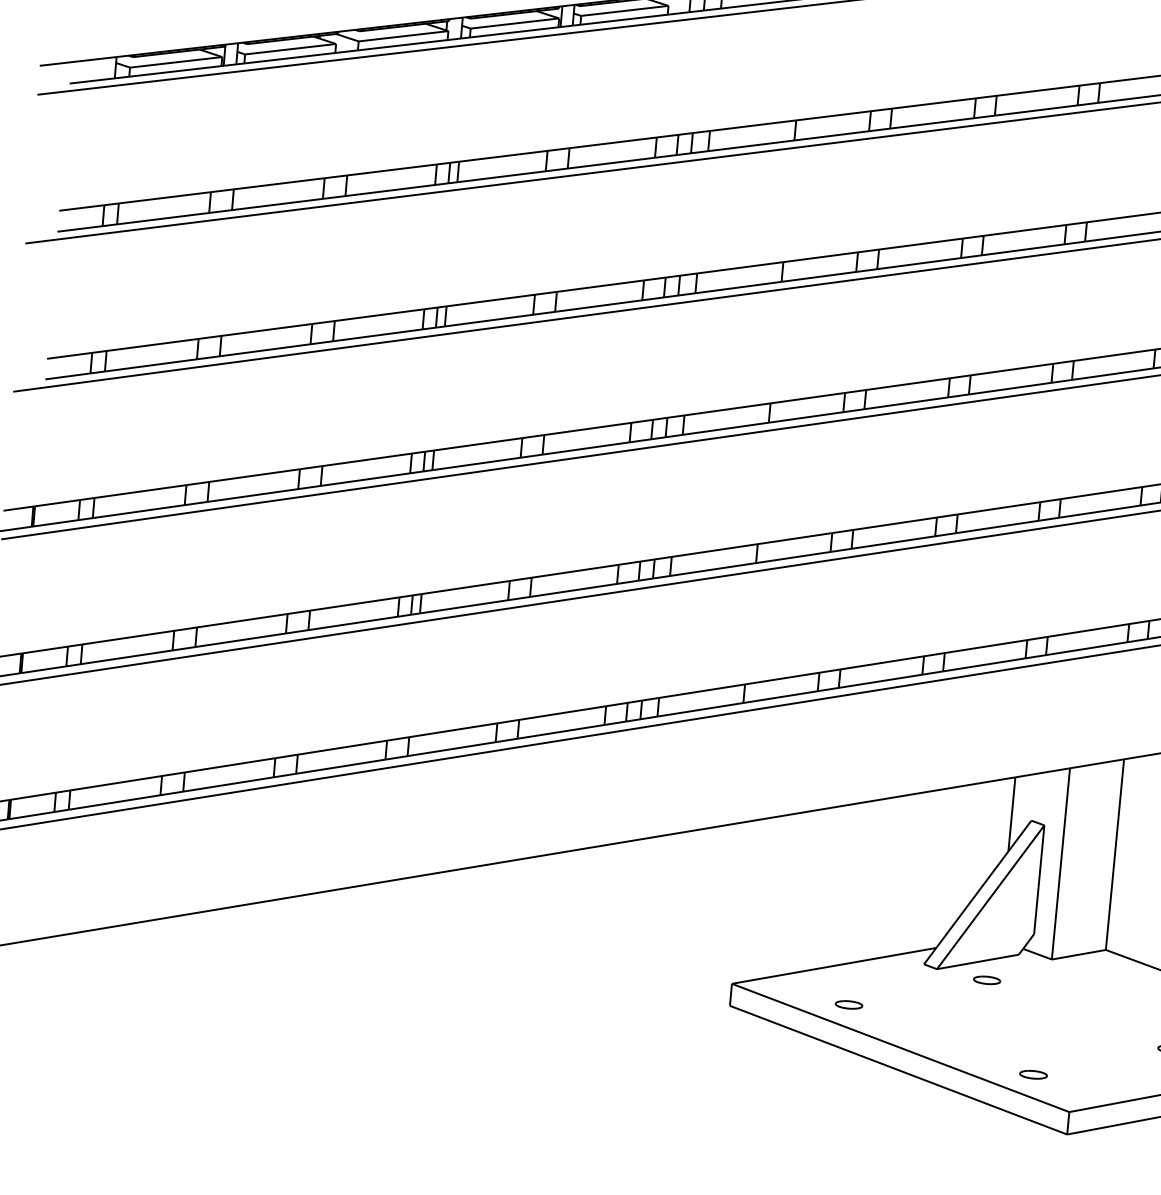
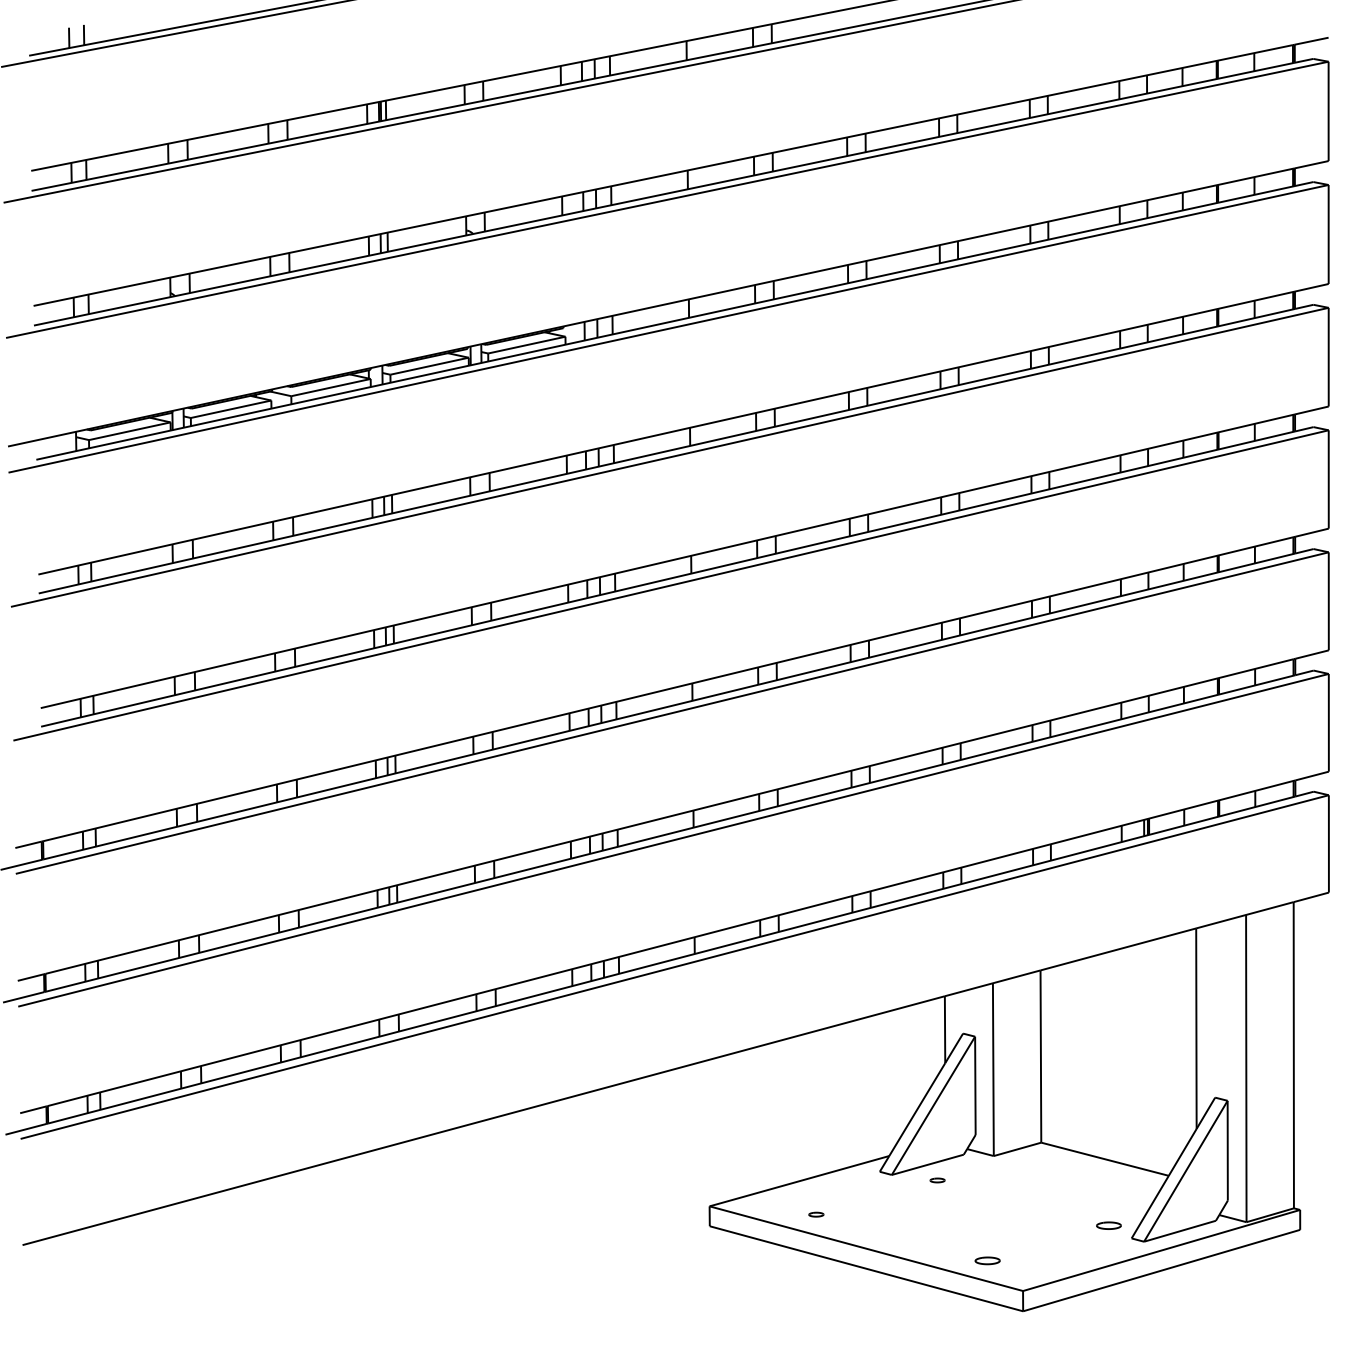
part: (986, 980) -> (937, 1180), size x0.6
part: (849, 1004) -> (816, 1214), size x0.6

